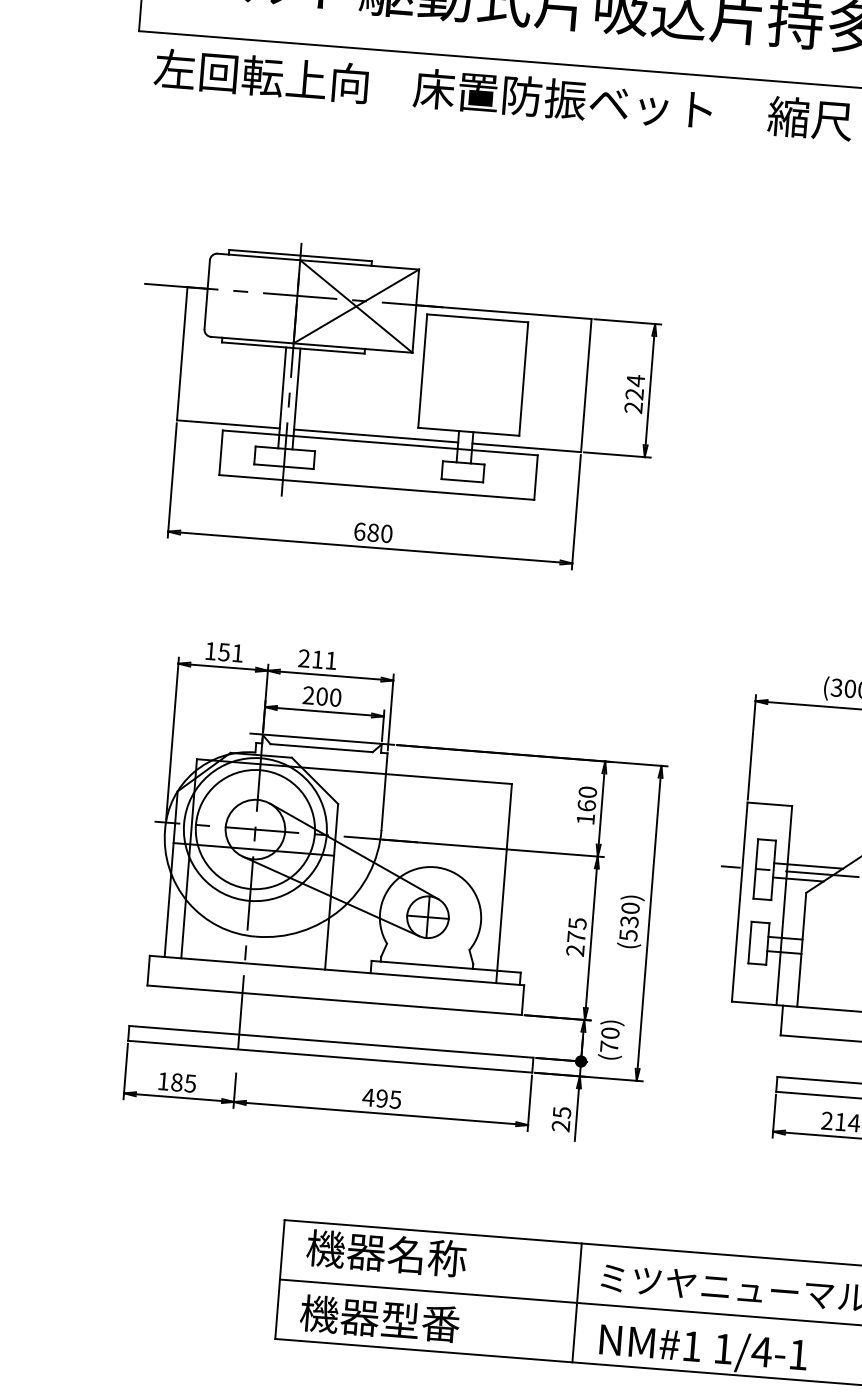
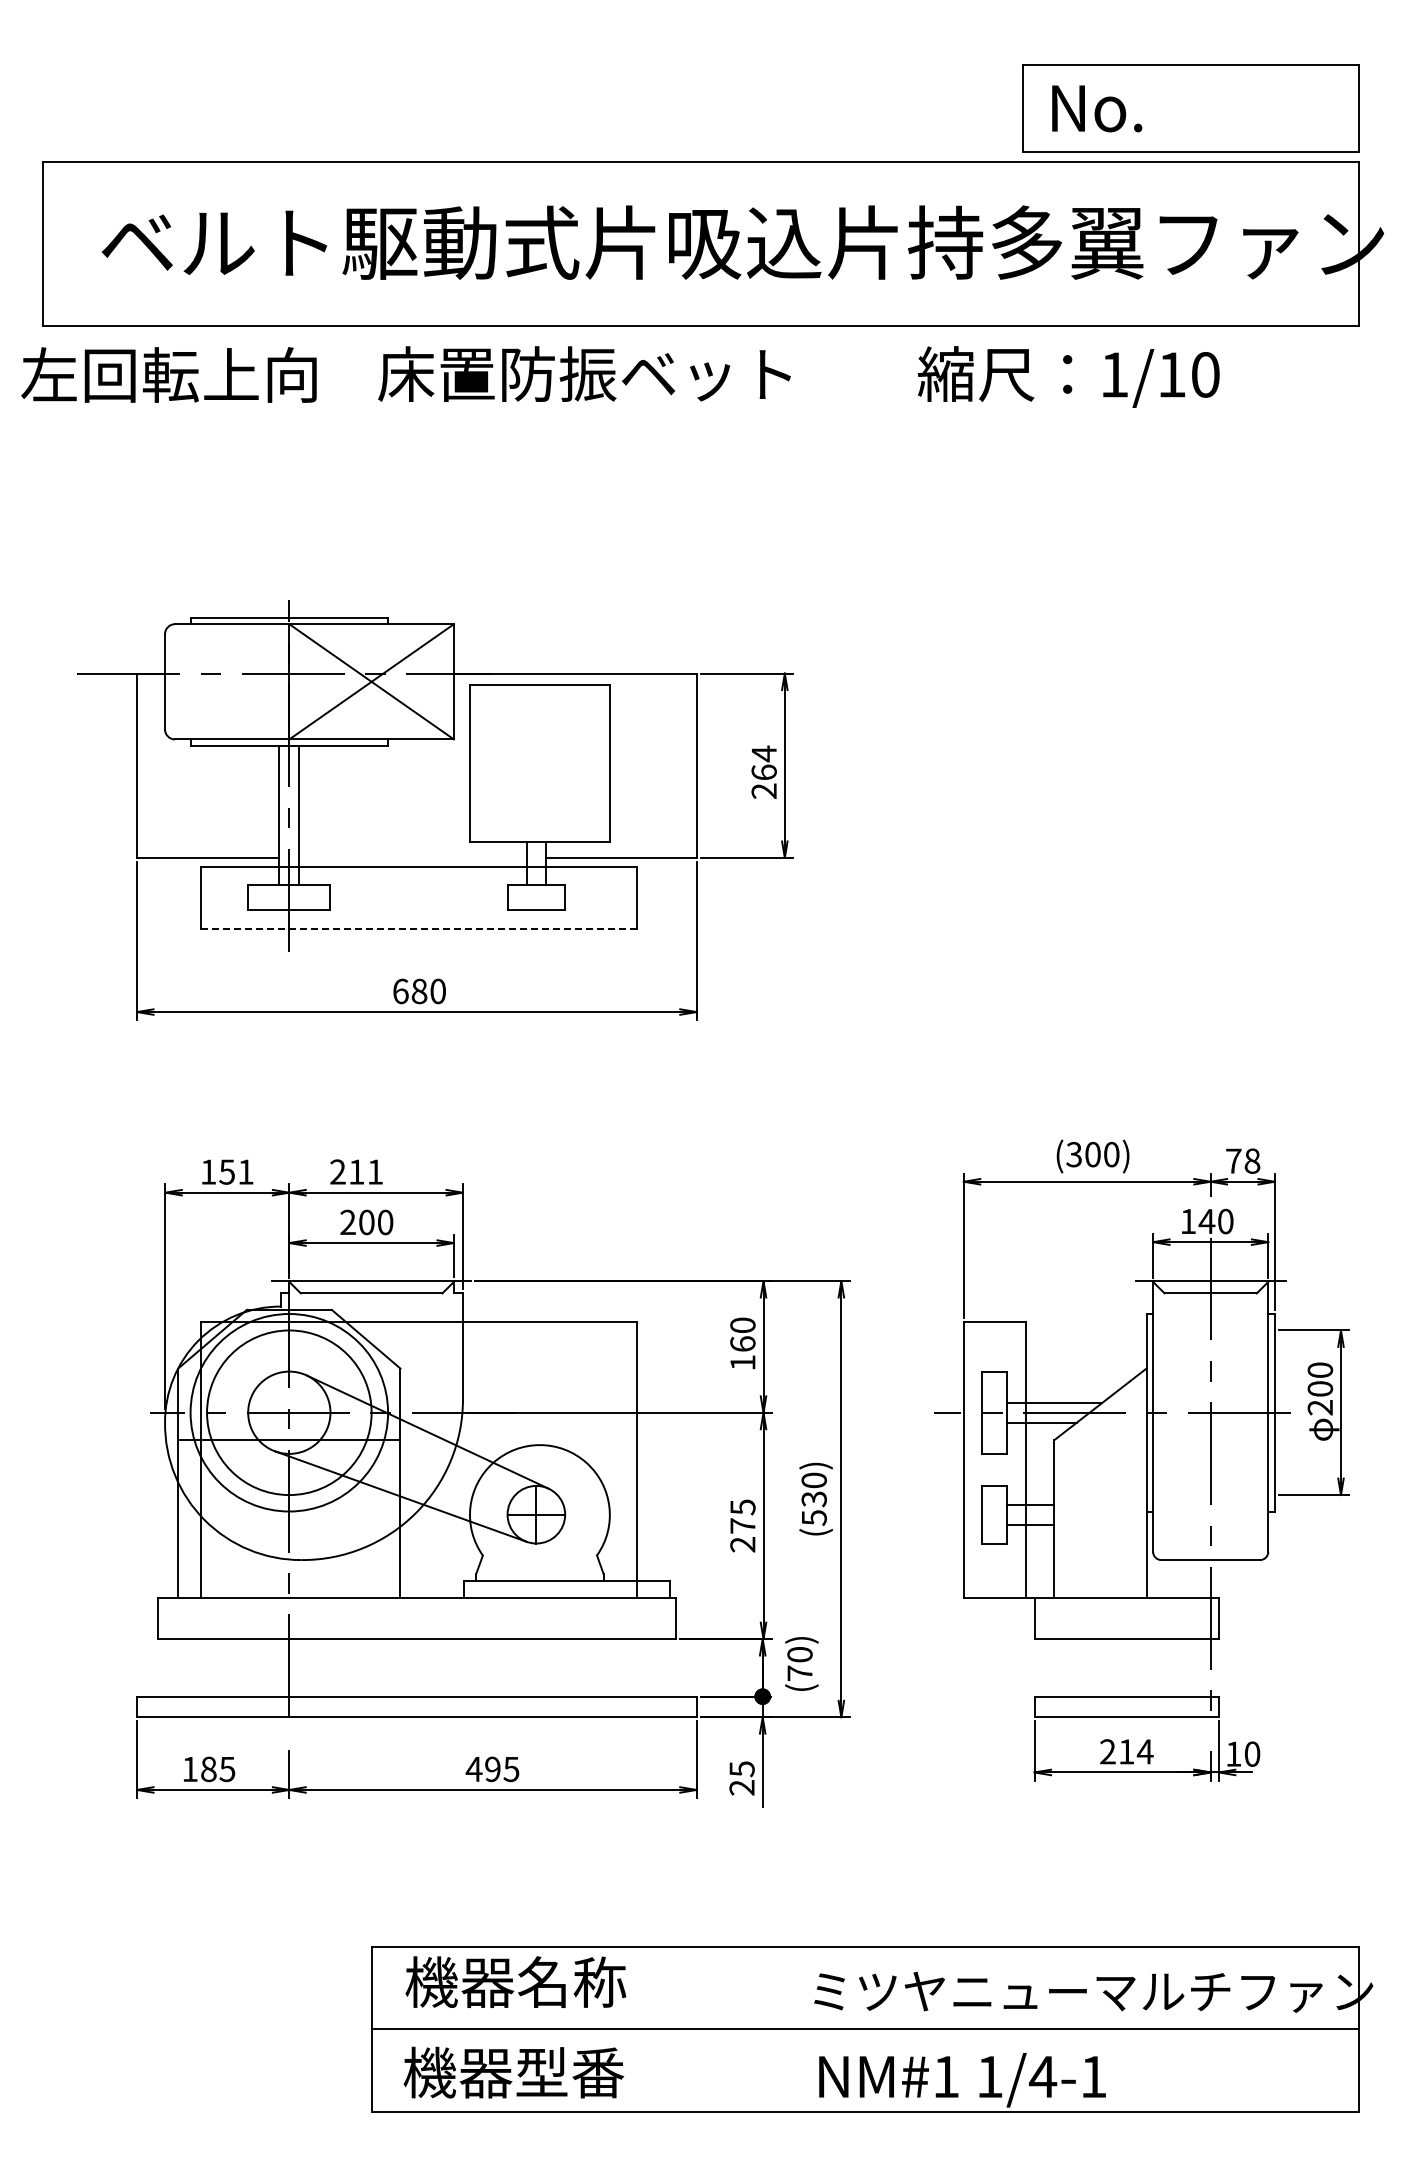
text: (261, 75) -> (168, 374), moved
text: (562, 98) -> (584, 373), moved
text: (634, 394) -> (763, 772), 224 -> 264
line: (375, 435) -> (412, 857), removed
line: (376, 487) -> (419, 928), solid -> dashed
line: (577, 1303) -> (783, 2029), removed

